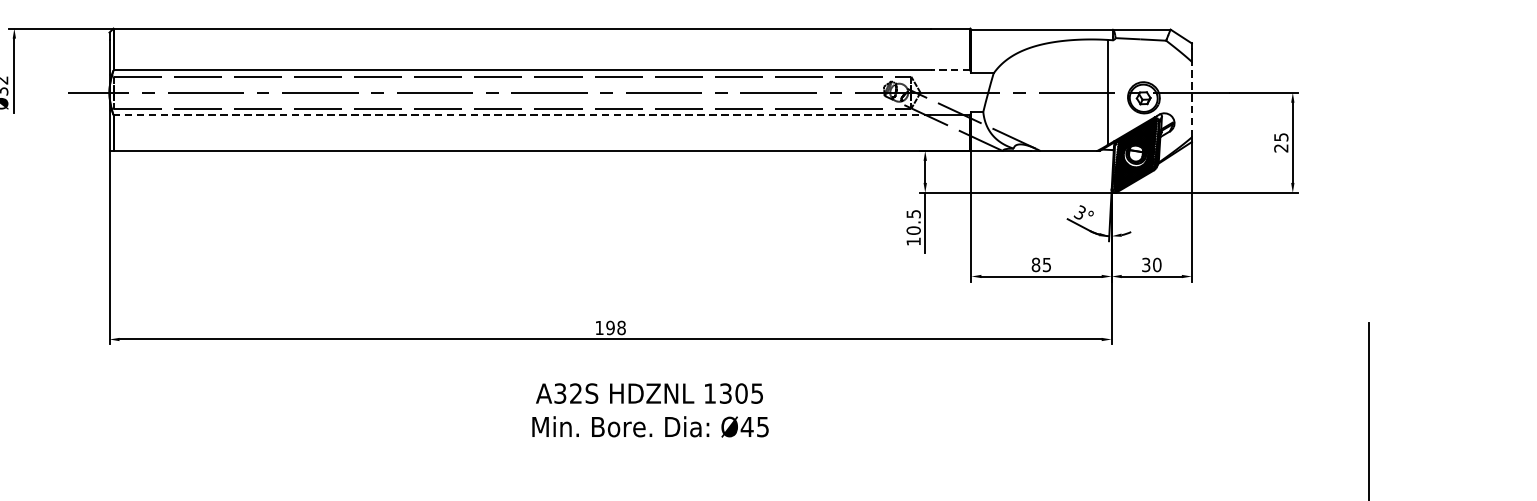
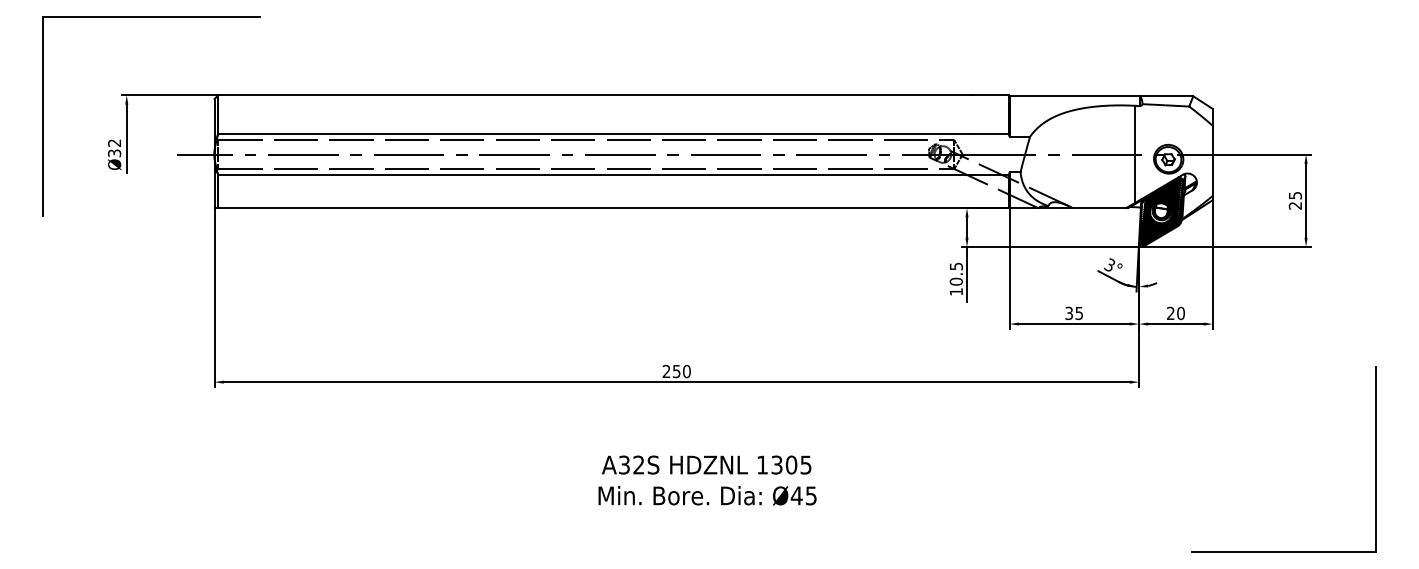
line: (950, 69) -> (990, 133), dashed -> solid
line: (1191, 99) -> (1212, 160), dashed -> solid
line: (521, 115) -> (594, 175), dashed -> solid
text: (1036, 263) -> (1069, 312), 85 -> 35
text: (1145, 265) -> (1170, 313), 30 -> 20
text: (610, 326) -> (676, 370), 198 -> 250
text: (650, 410) -> (707, 480), moved

